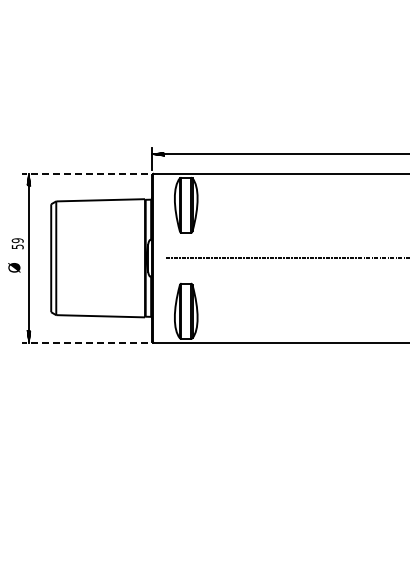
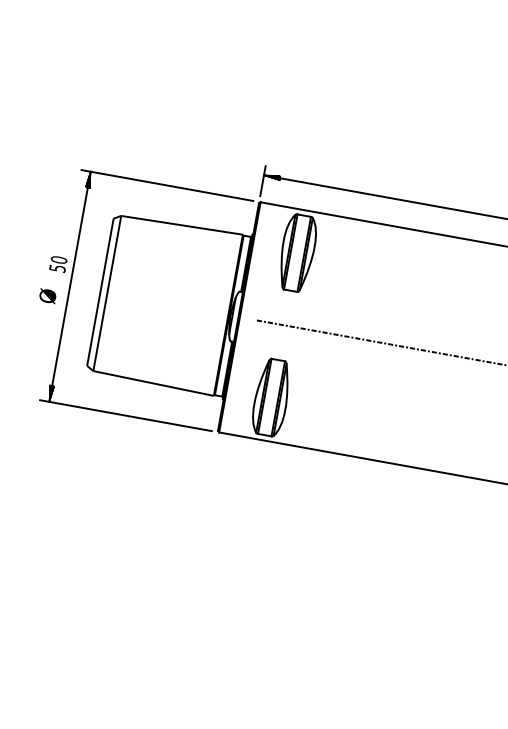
line: (85, 173) -> (167, 185), dashed -> solid
text: (17, 240) -> (58, 259), 59 -> 50
line: (85, 342) -> (126, 415), dashed -> solid

